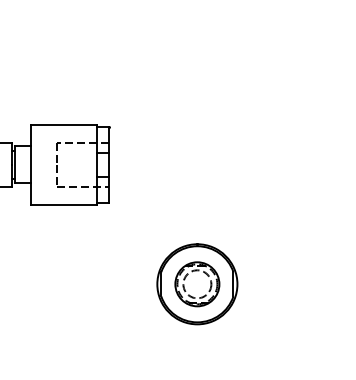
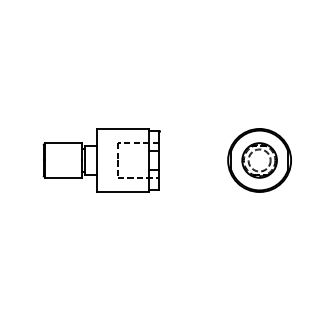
part: (197, 284) -> (259, 160), moved

